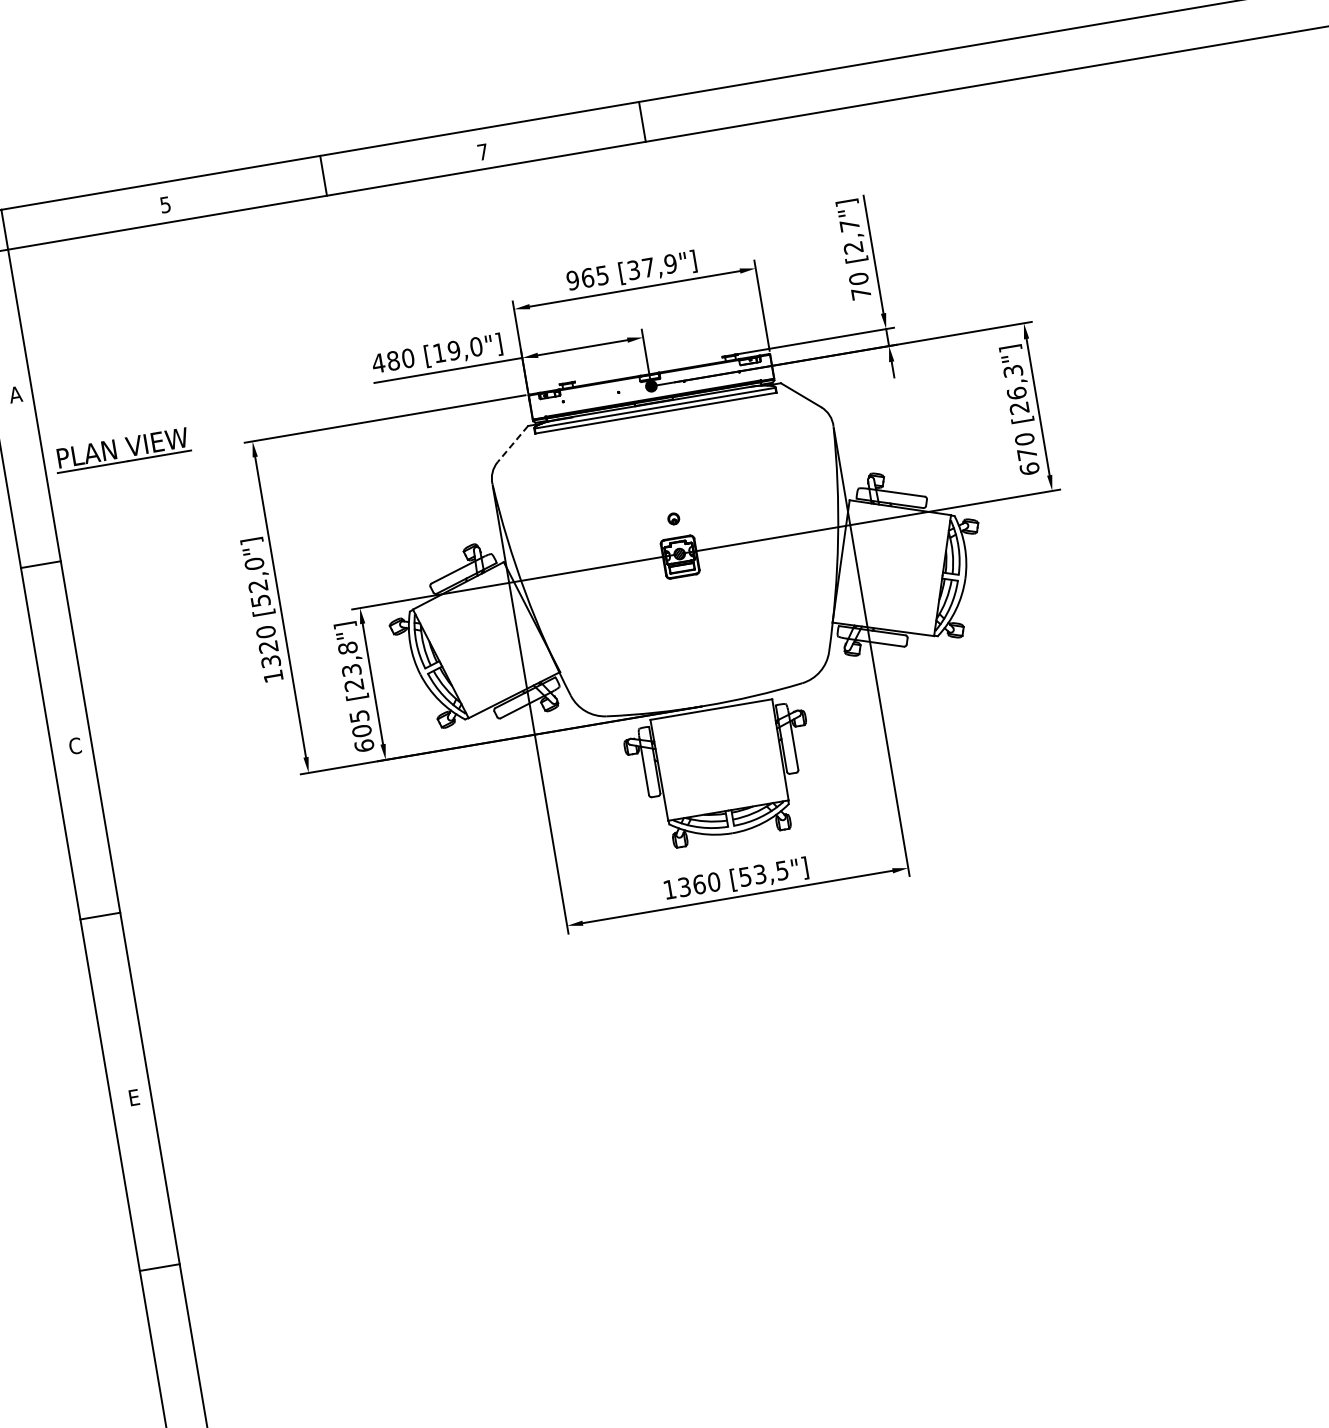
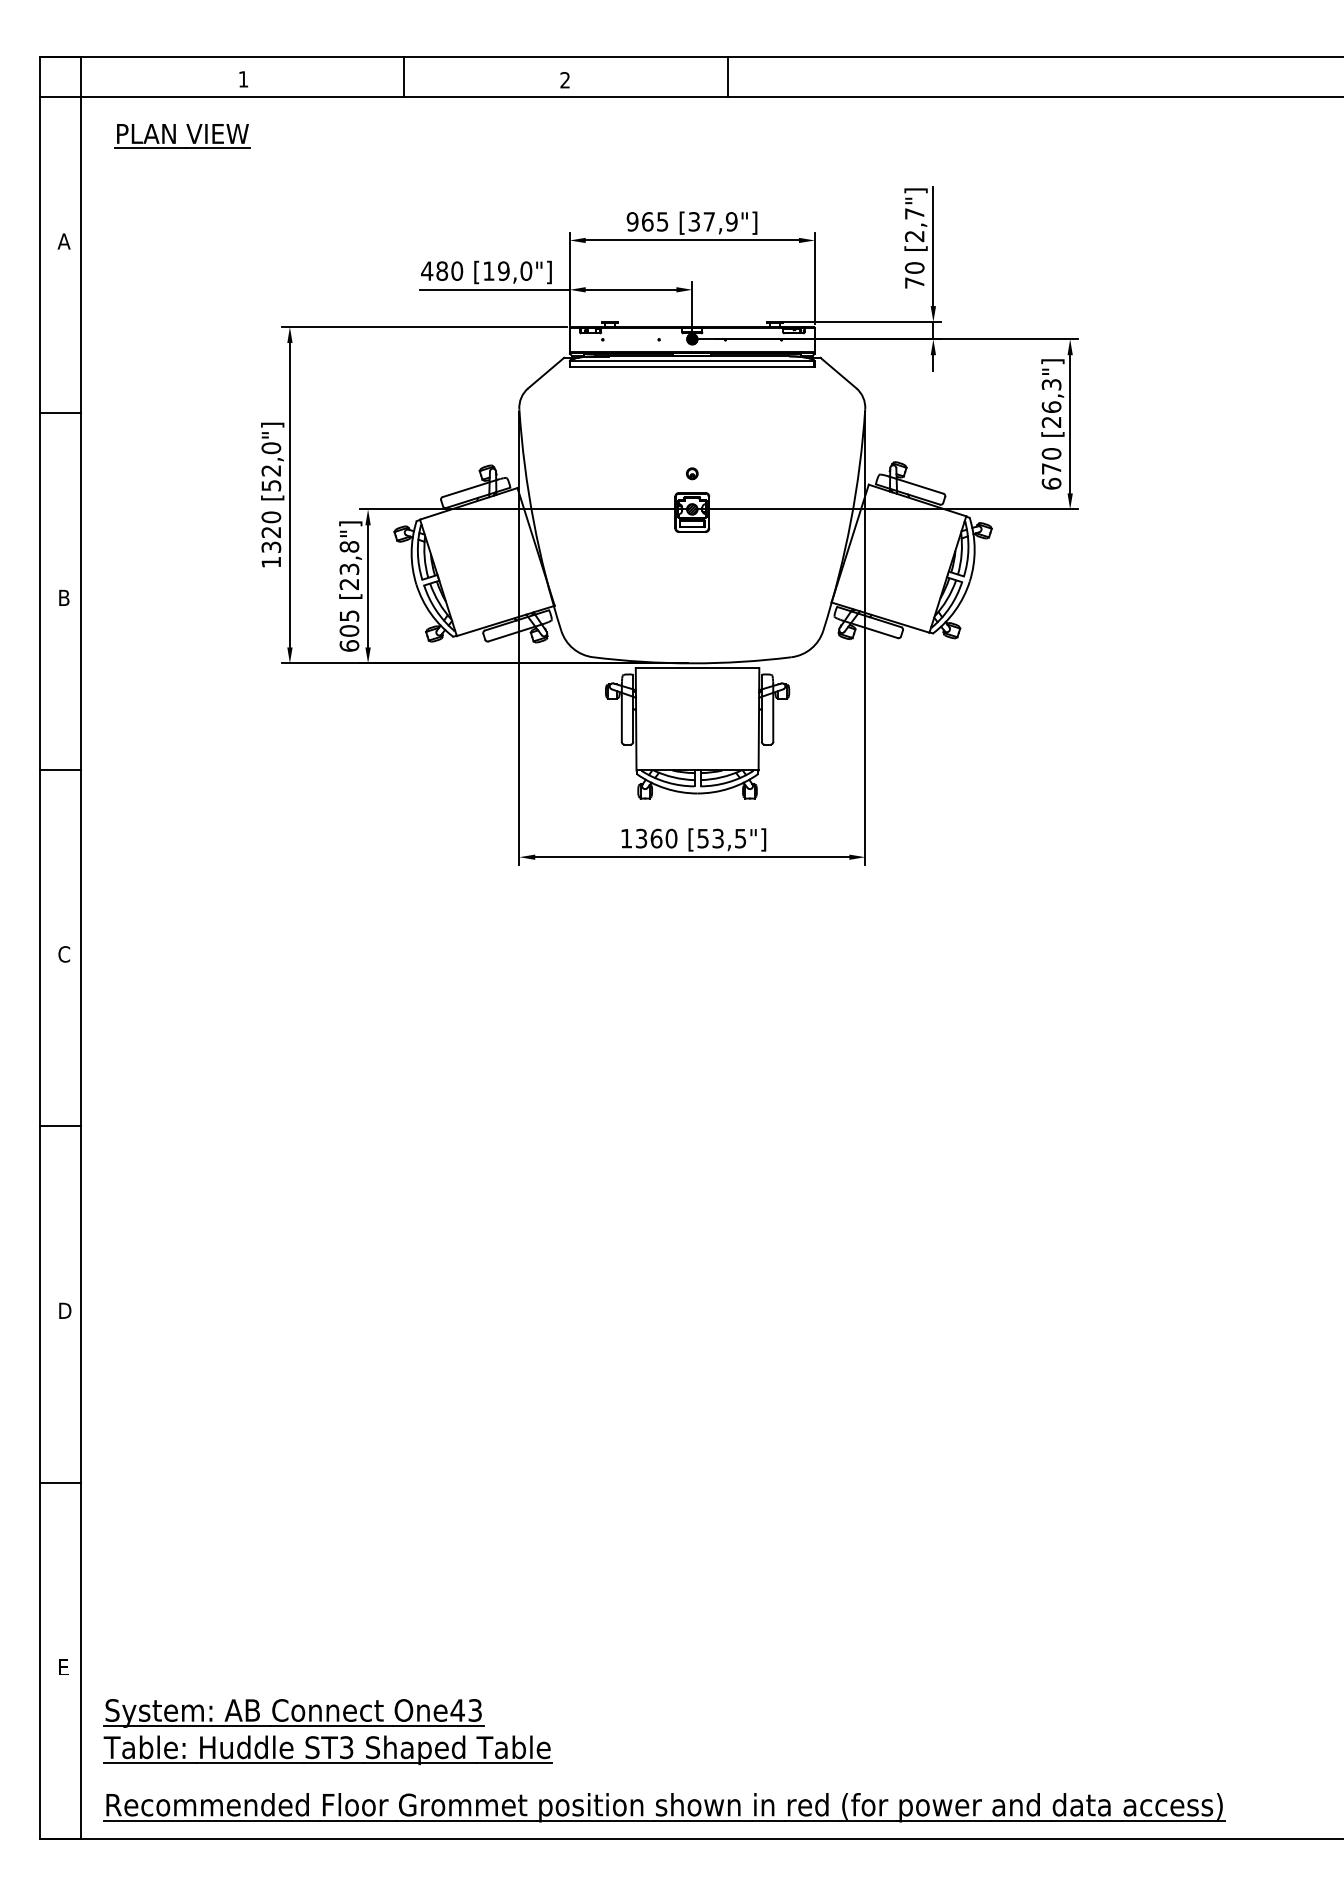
text: (482, 152) -> (564, 80), 7 -> 2
text: (165, 205) -> (243, 79), 5 -> 1
line: (513, 444) -> (546, 373), dashed -> solid
part: (115, 451) -> (175, 136), moved
text: (75, 745) -> (64, 597), C -> B
text: (134, 1097) -> (64, 954), E -> C

